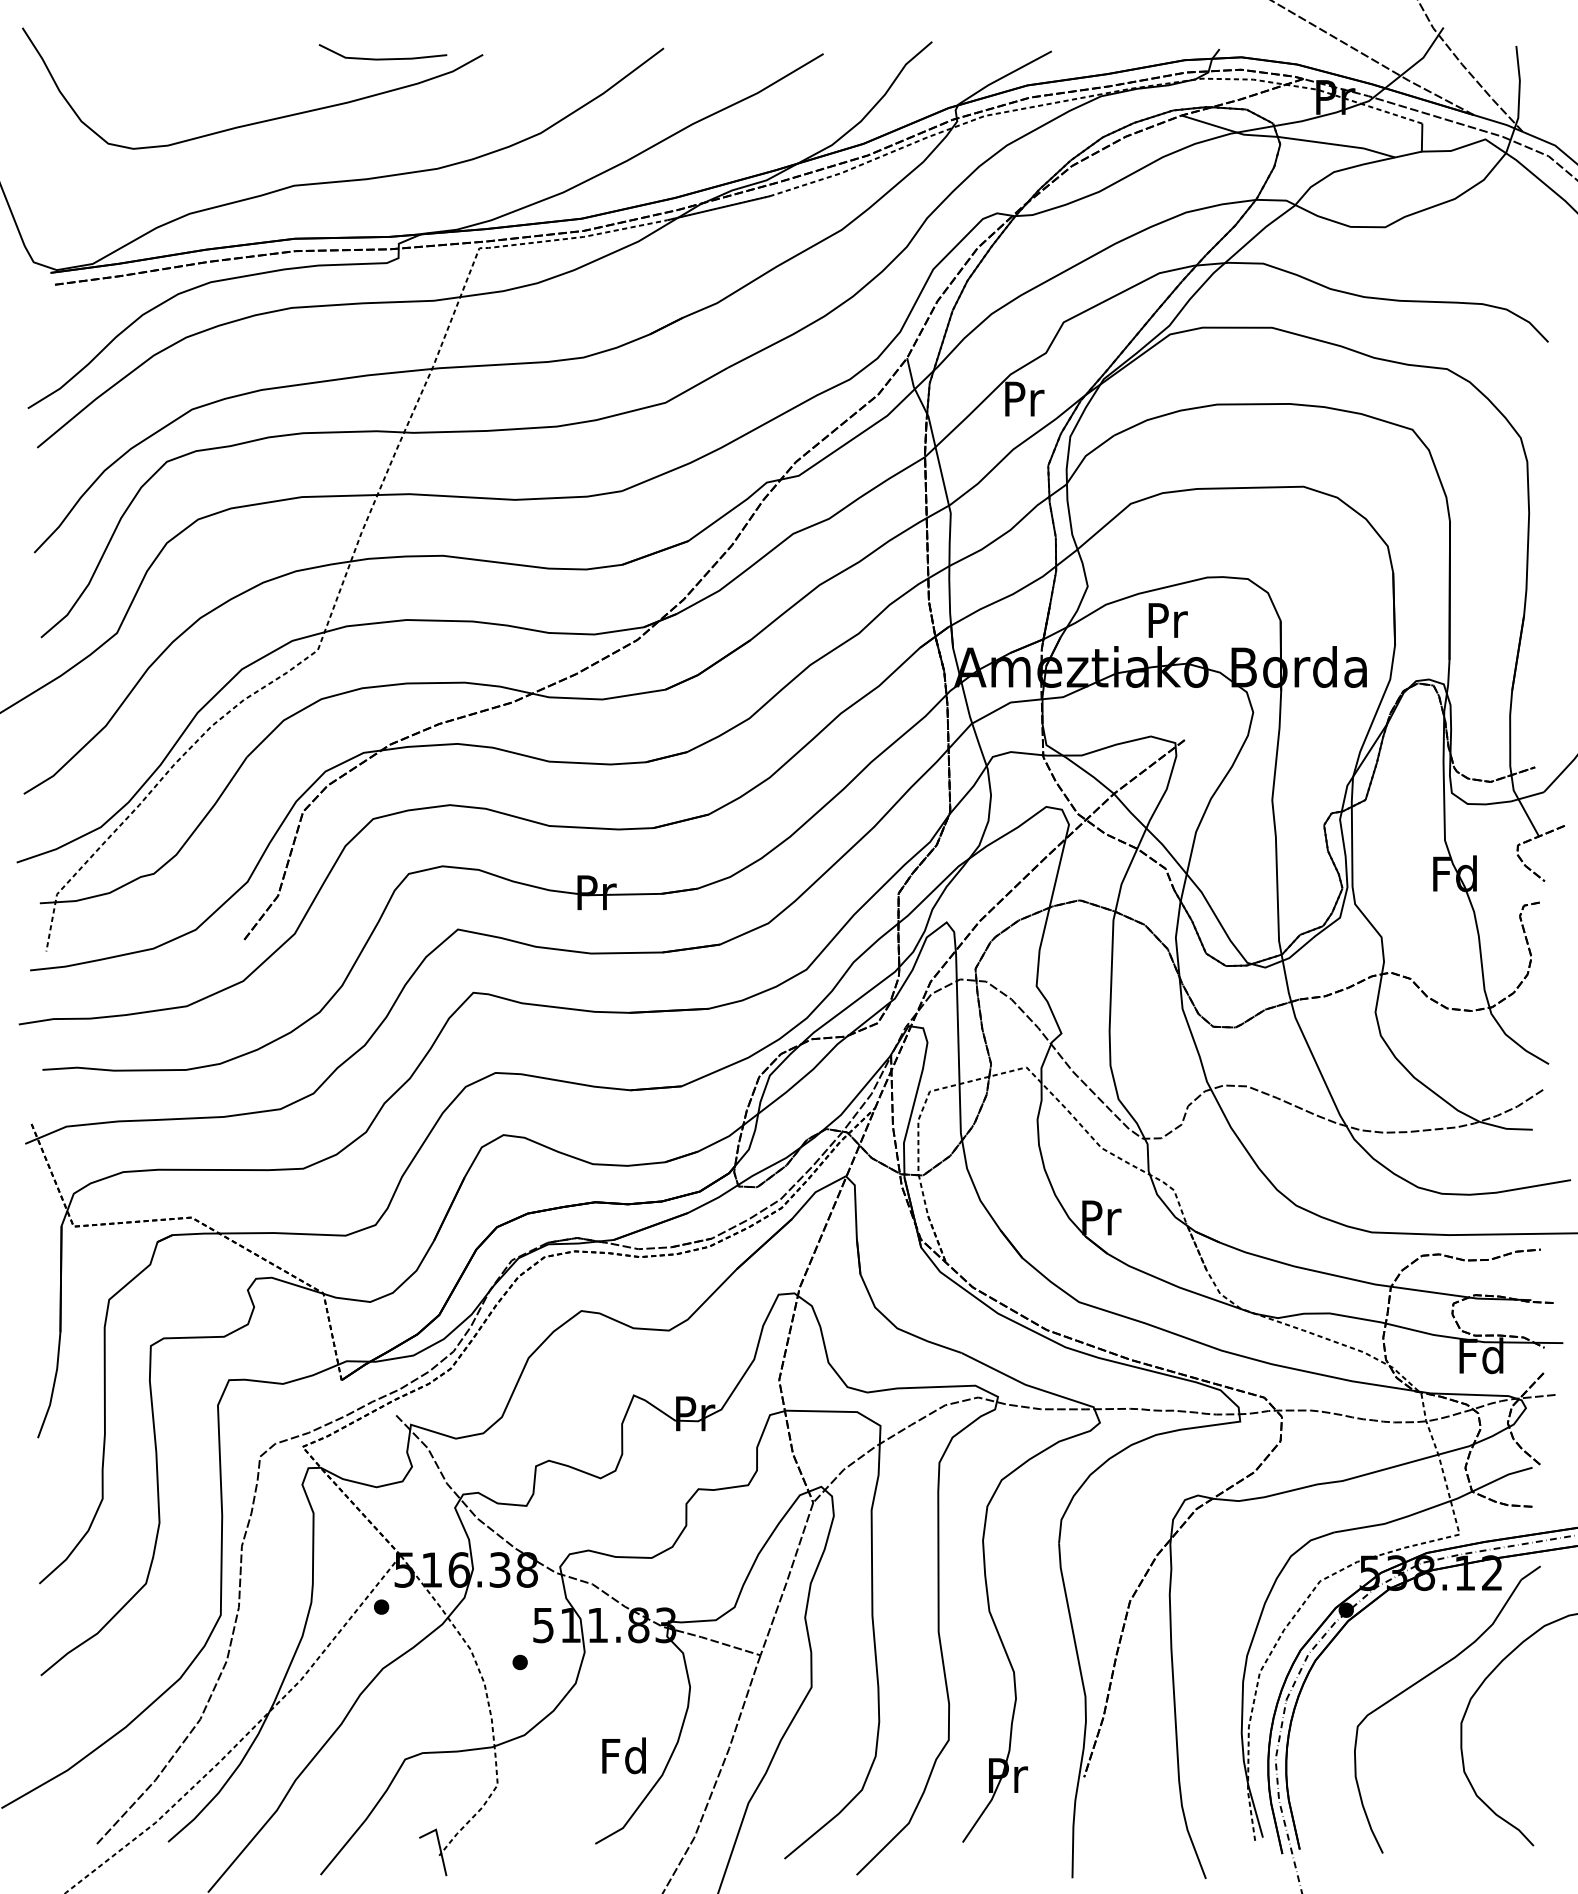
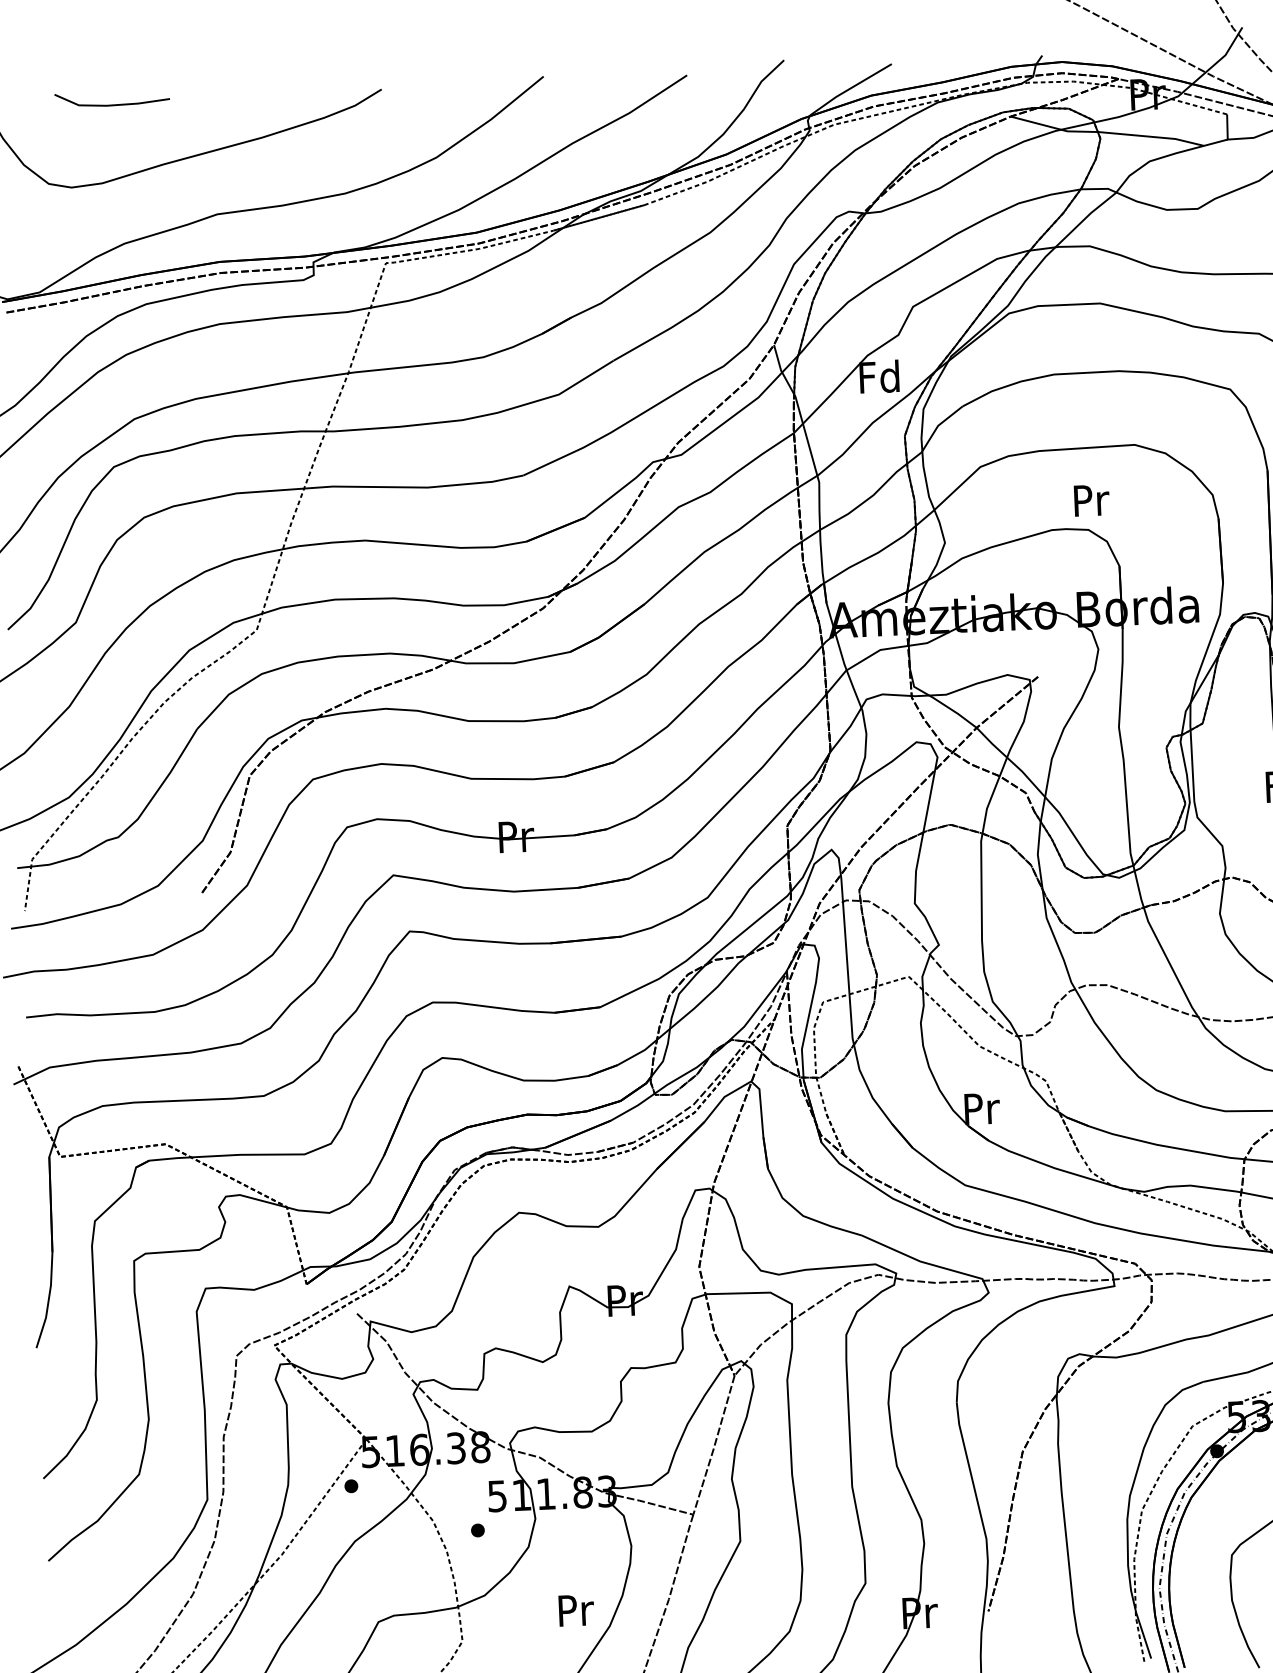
line: (382, 58) -> (112, 104), moved
text: (1022, 398) -> (879, 376), Pr -> Fd
text: (1167, 620) -> (1091, 500), moved
text: (623, 1755) -> (574, 1609), Fd -> Pr

